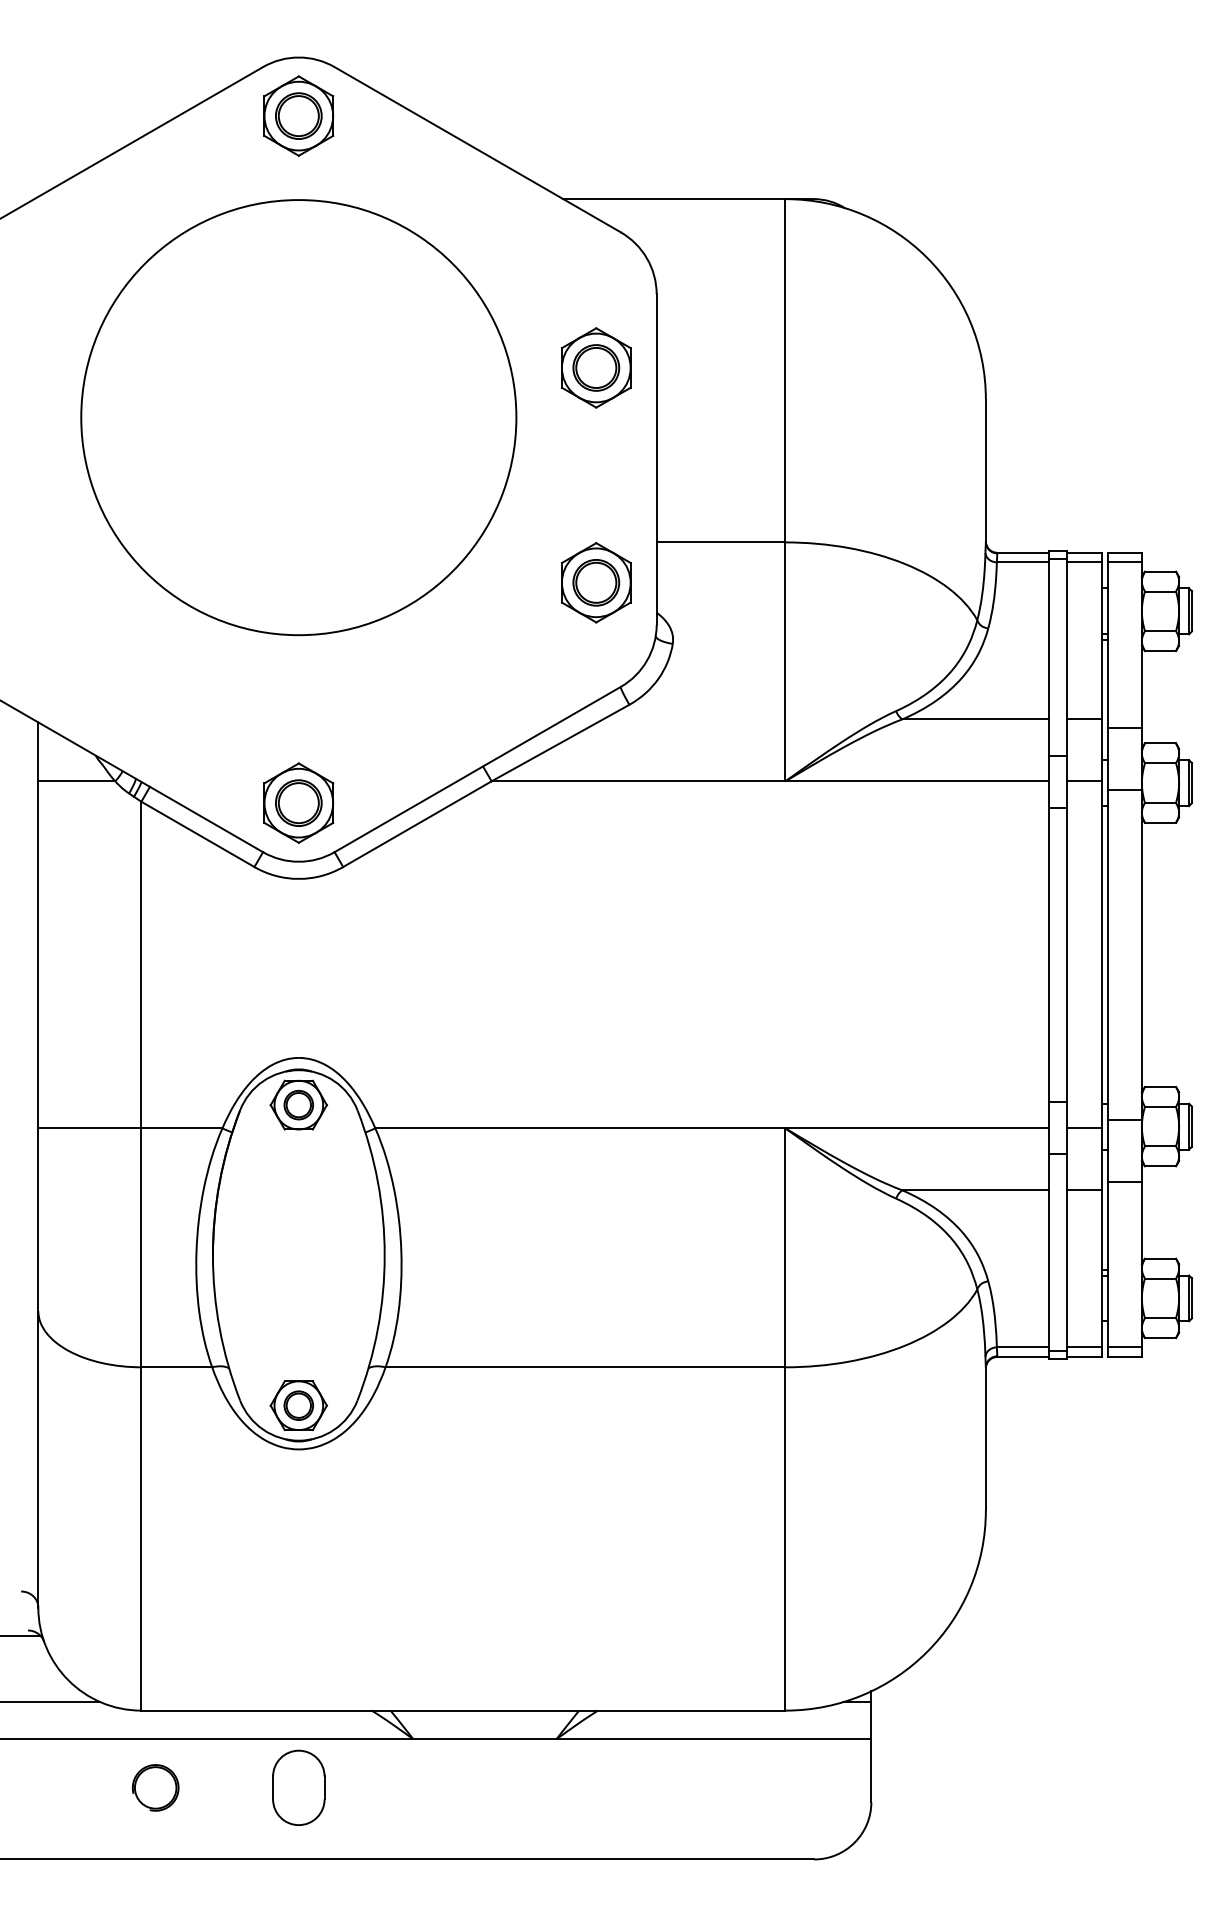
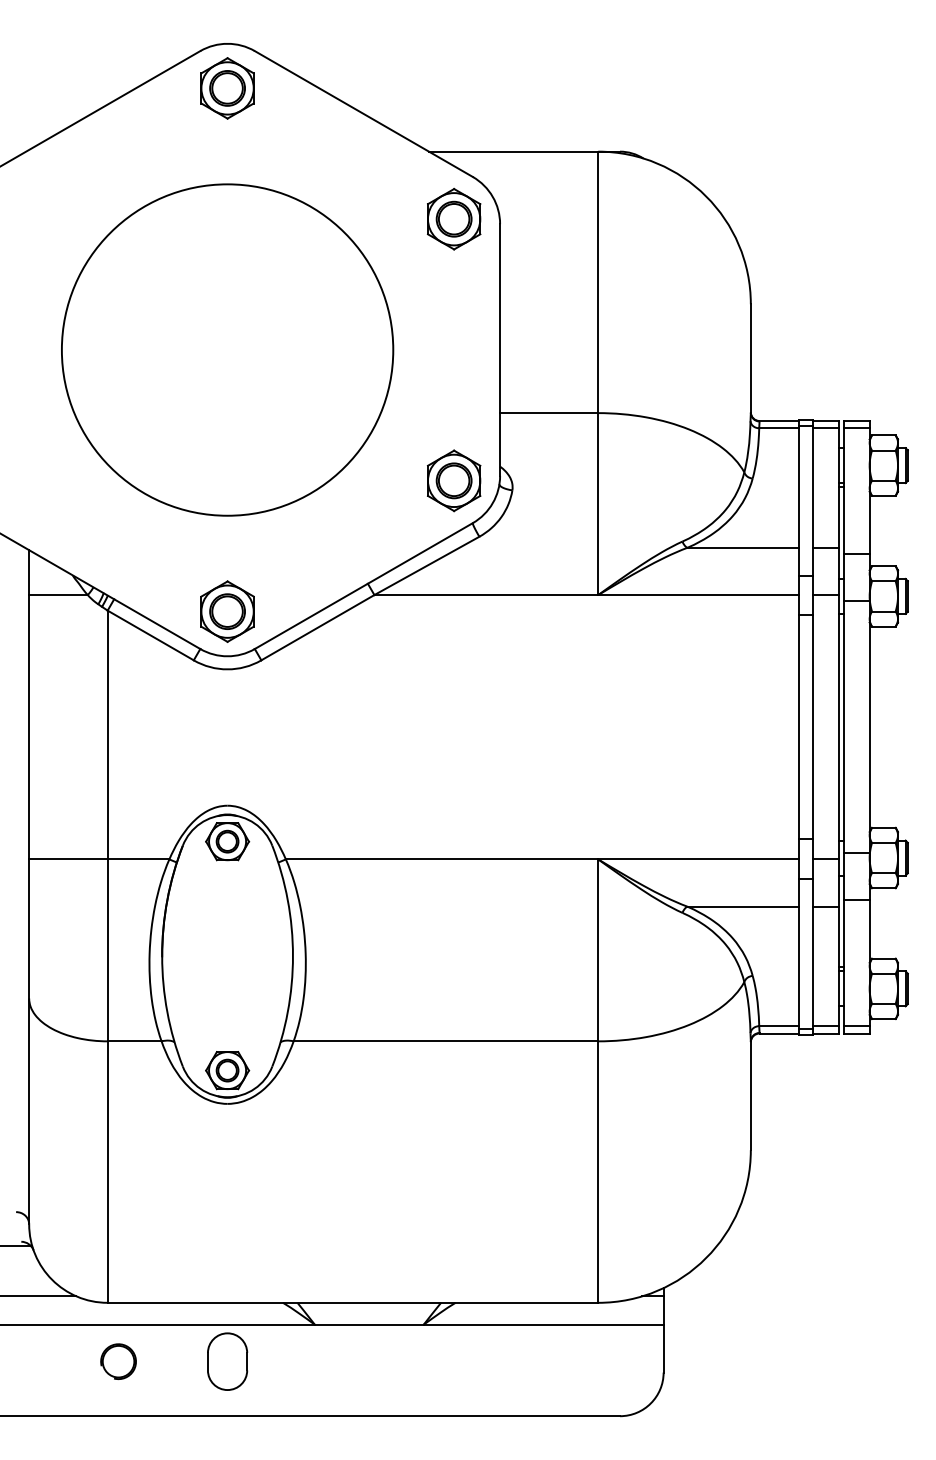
part: (596, 366) -> (454, 218), moved
circle: (298, 416) -> (227, 349), moved
part: (596, 582) -> (454, 480), moved

